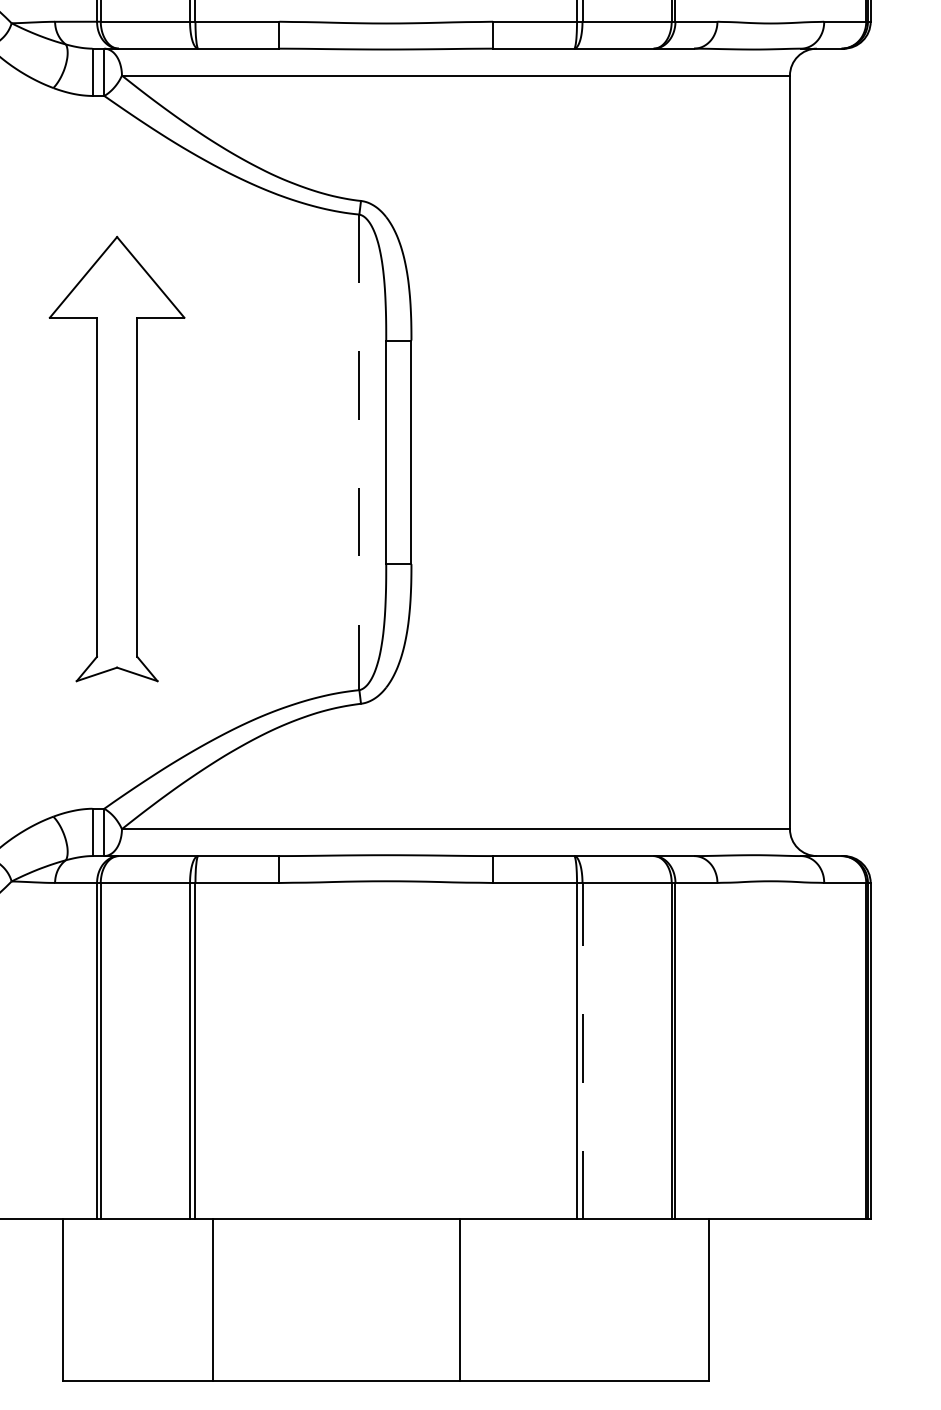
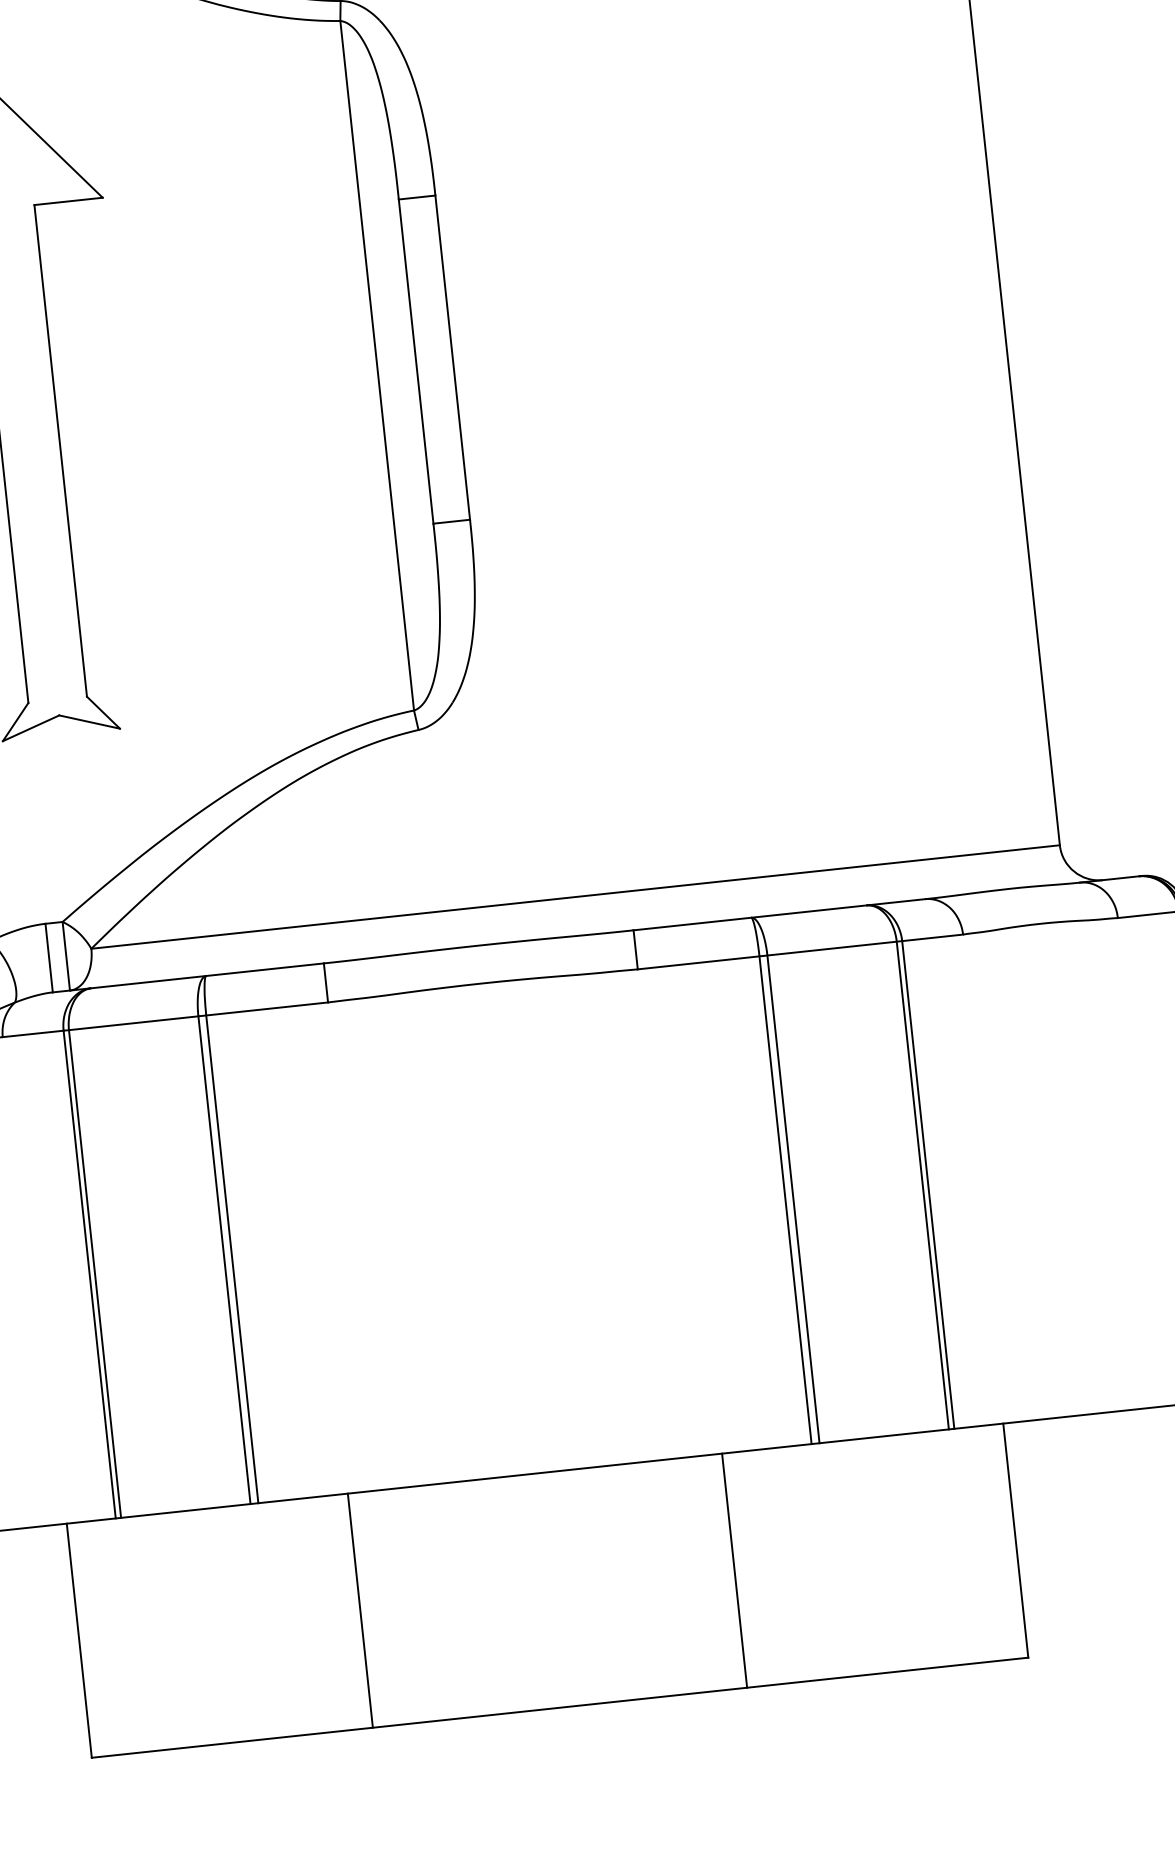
line: (359, 452) -> (377, 365), dashed -> solid
line: (582, 1050) -> (793, 1198), dashed -> solid
line: (213, 1299) -> (360, 1609), moved
line: (460, 1299) -> (734, 1569), moved

